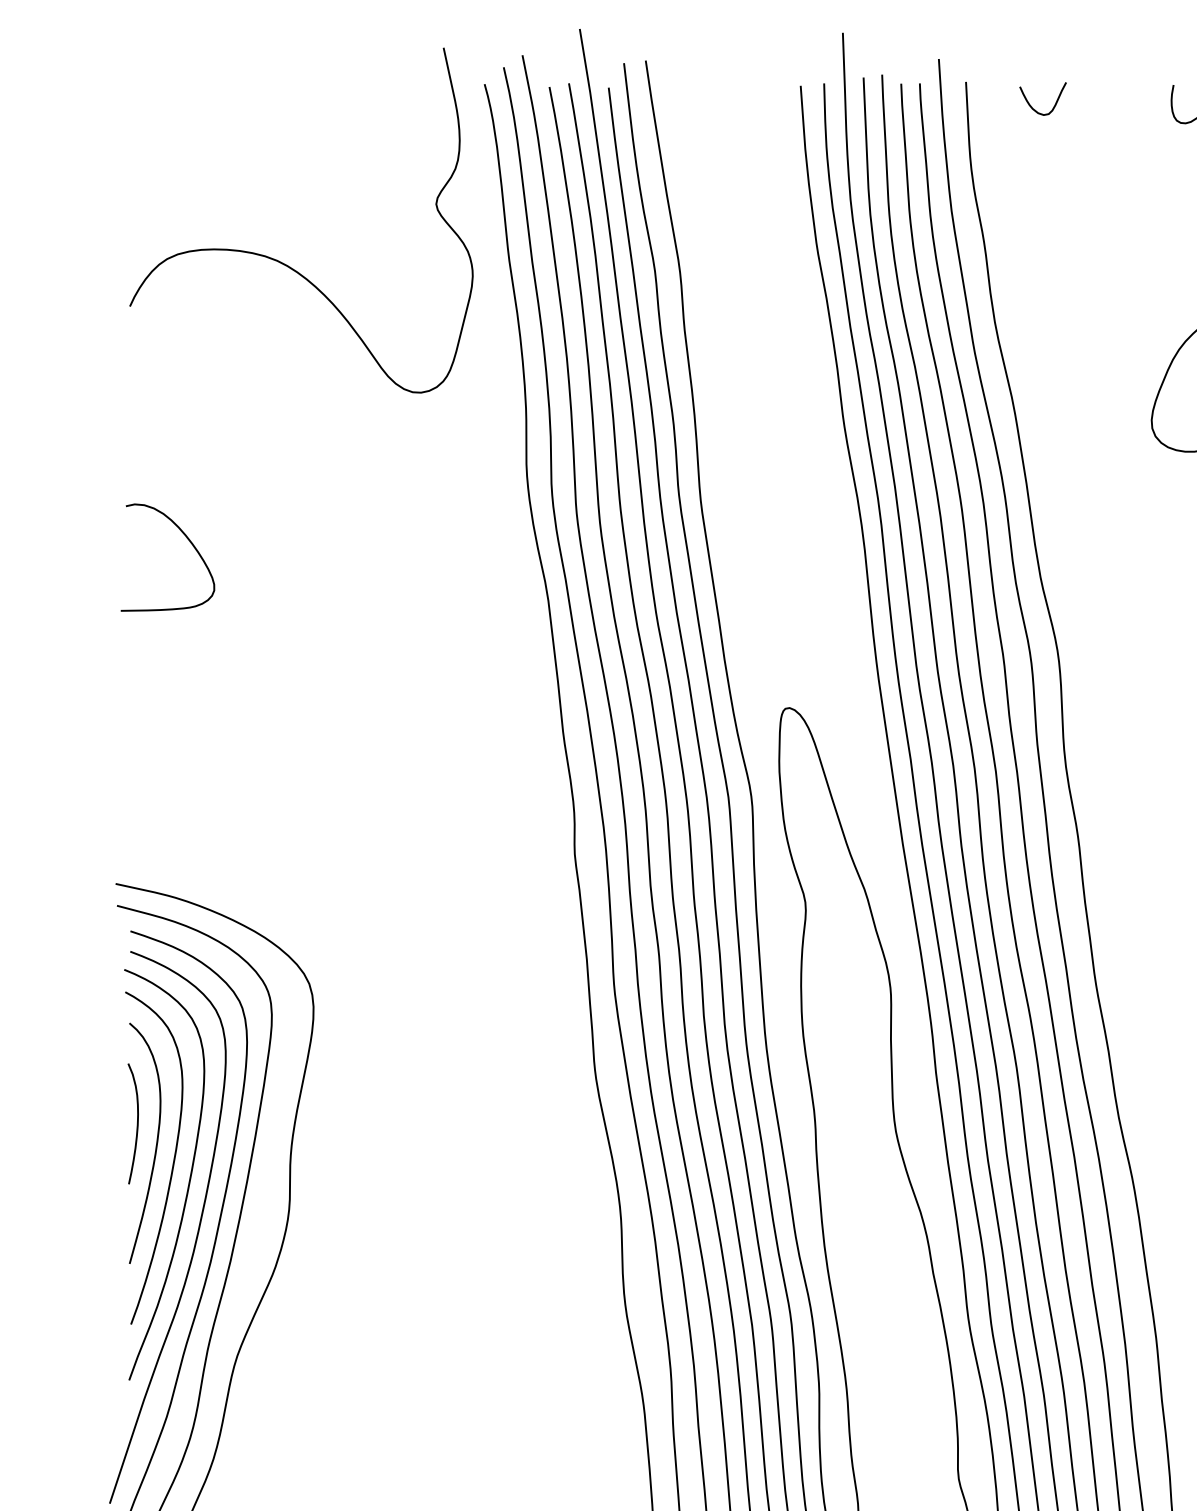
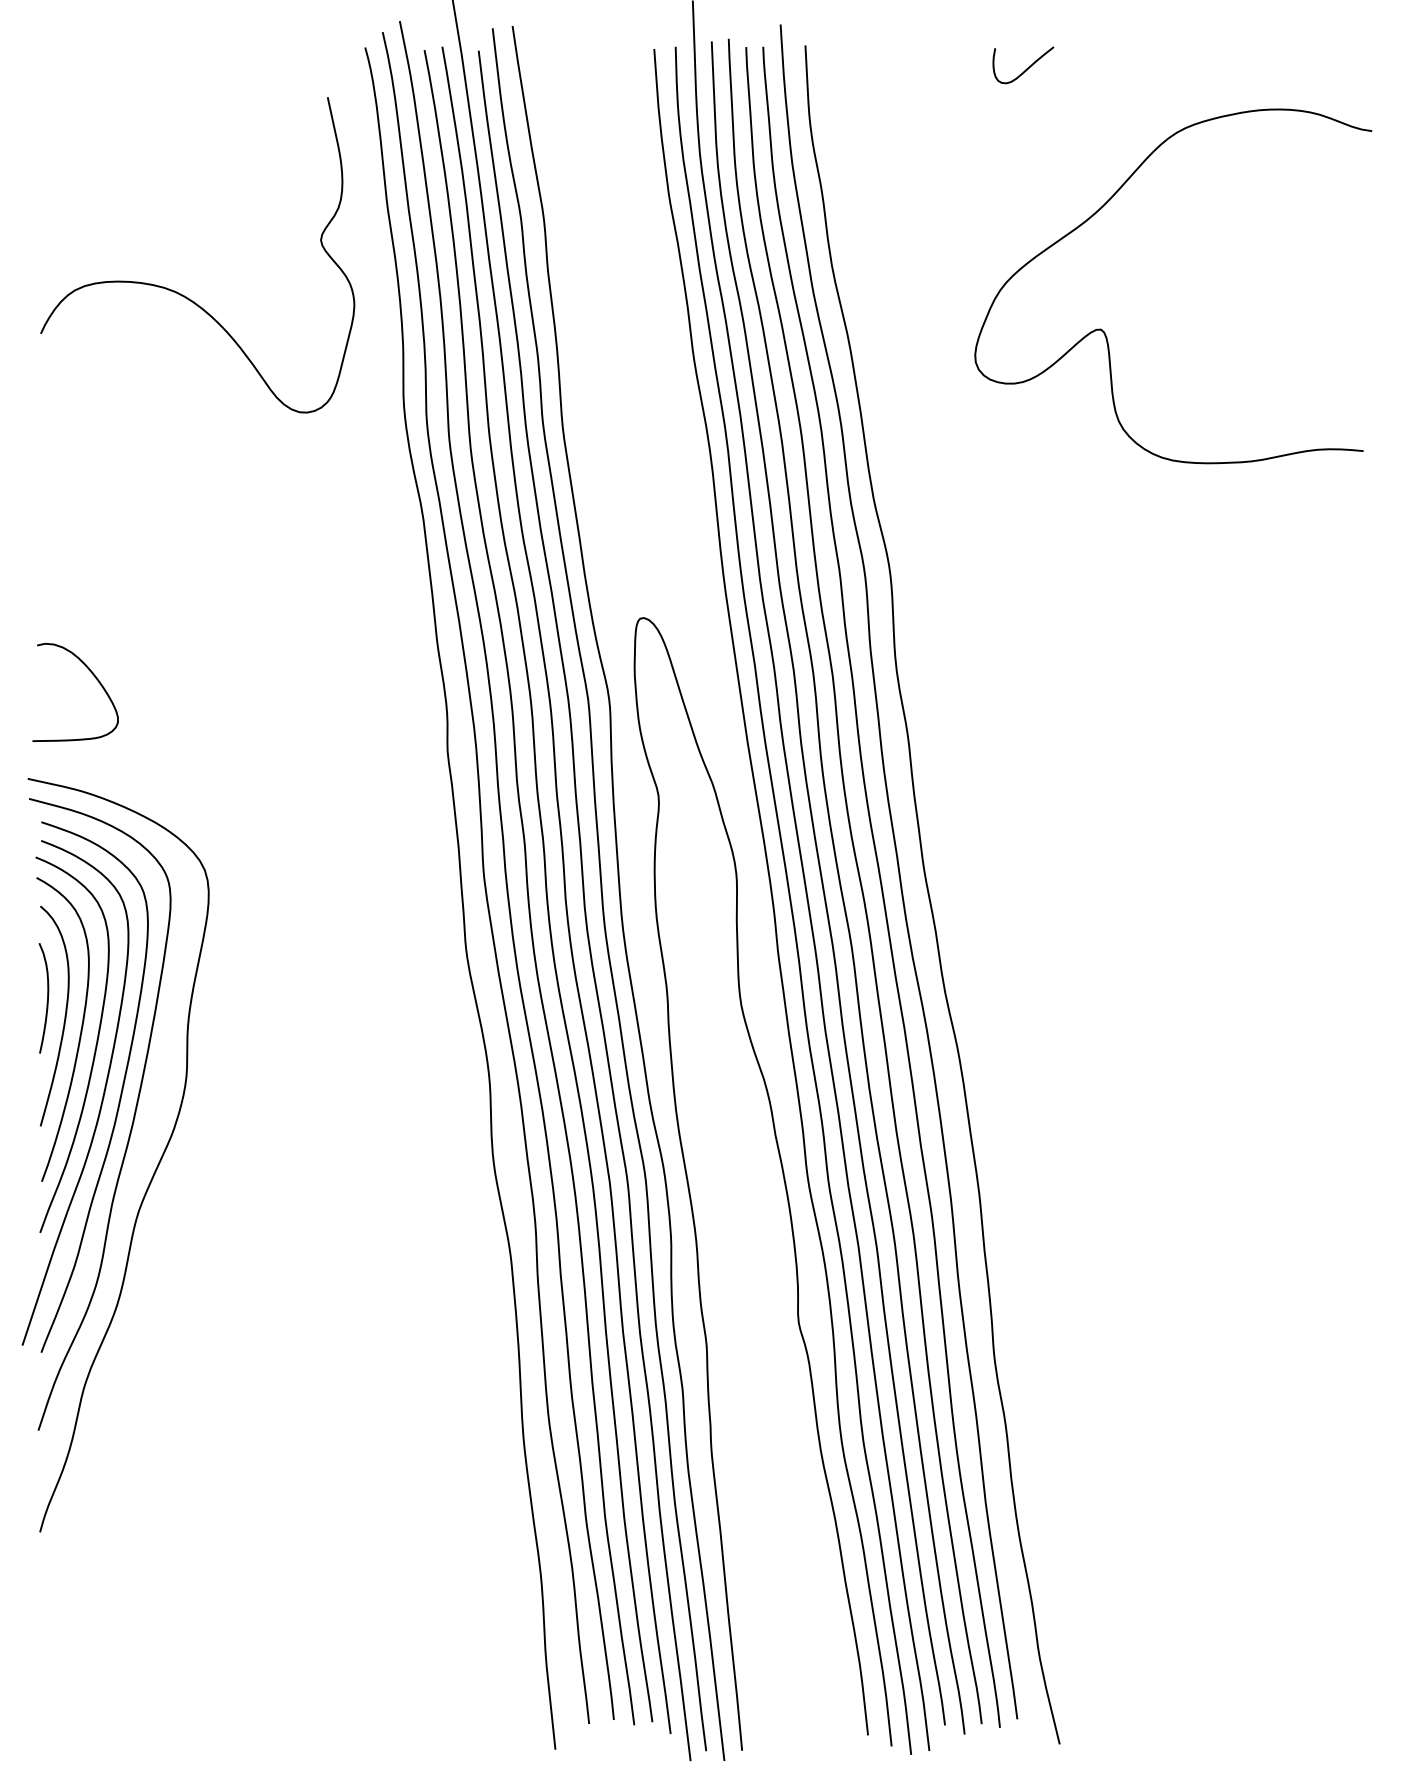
curve: (1032, 107) -> (866, 68), removed
curve: (280, 261) -> (178, 292), moved
curve: (188, 541) -> (94, 677), moved

